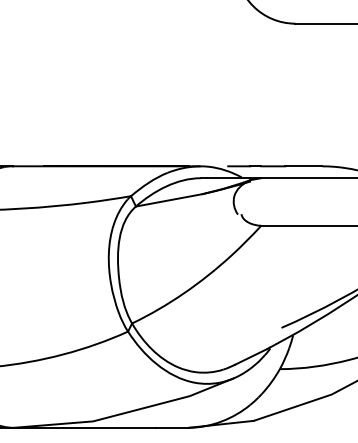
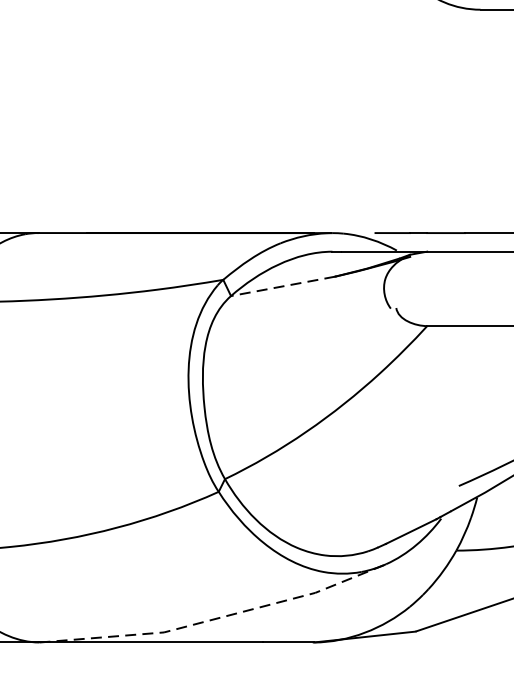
line: (169, 200) -> (283, 286), solid -> dashed
line: (126, 412) -> (216, 618), solid -> dashed

